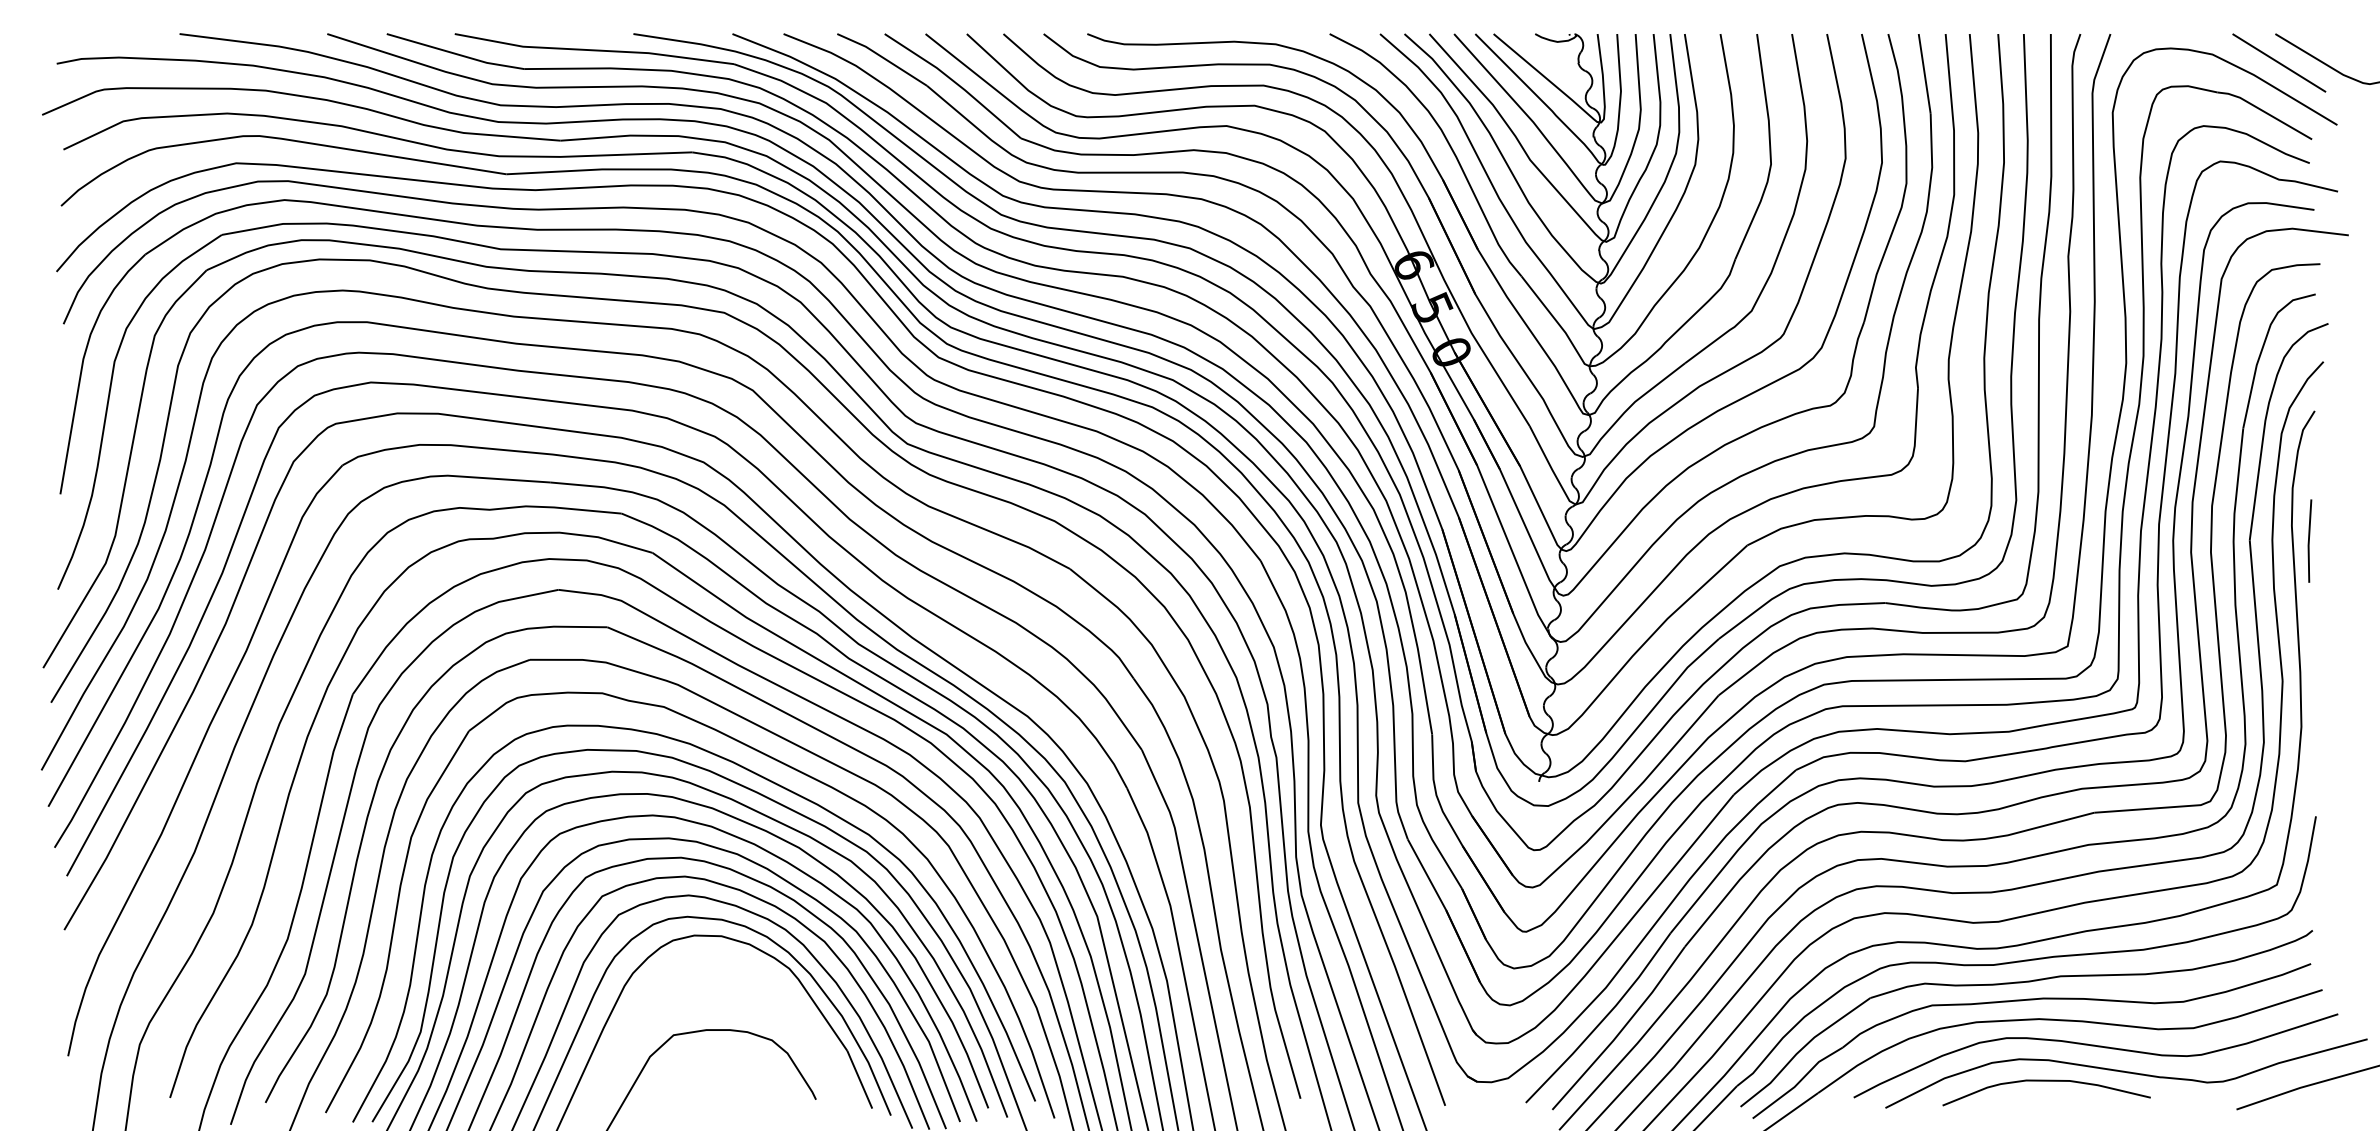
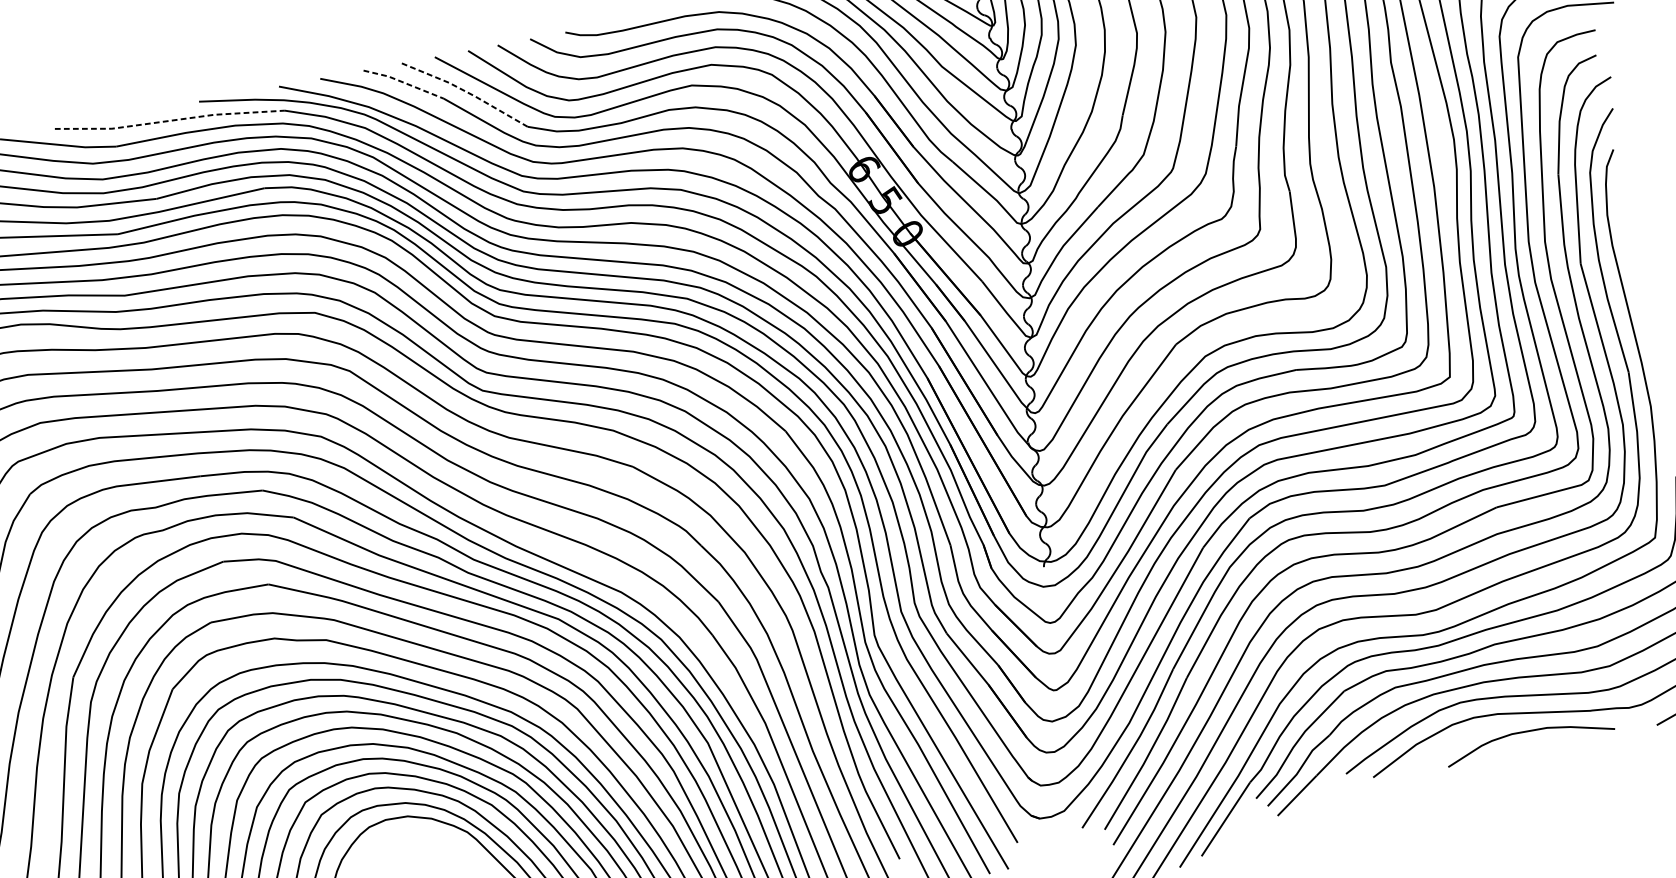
line: (594, 50) -> (170, 120), solid -> dashed
line: (882, 57) -> (403, 82), solid -> dashed
line: (955, 82) -> (466, 91), solid -> dashed
line: (2309, 540) -> (1628, 254), removed
curve: (2046, 1081) -> (1528, 731), moved

